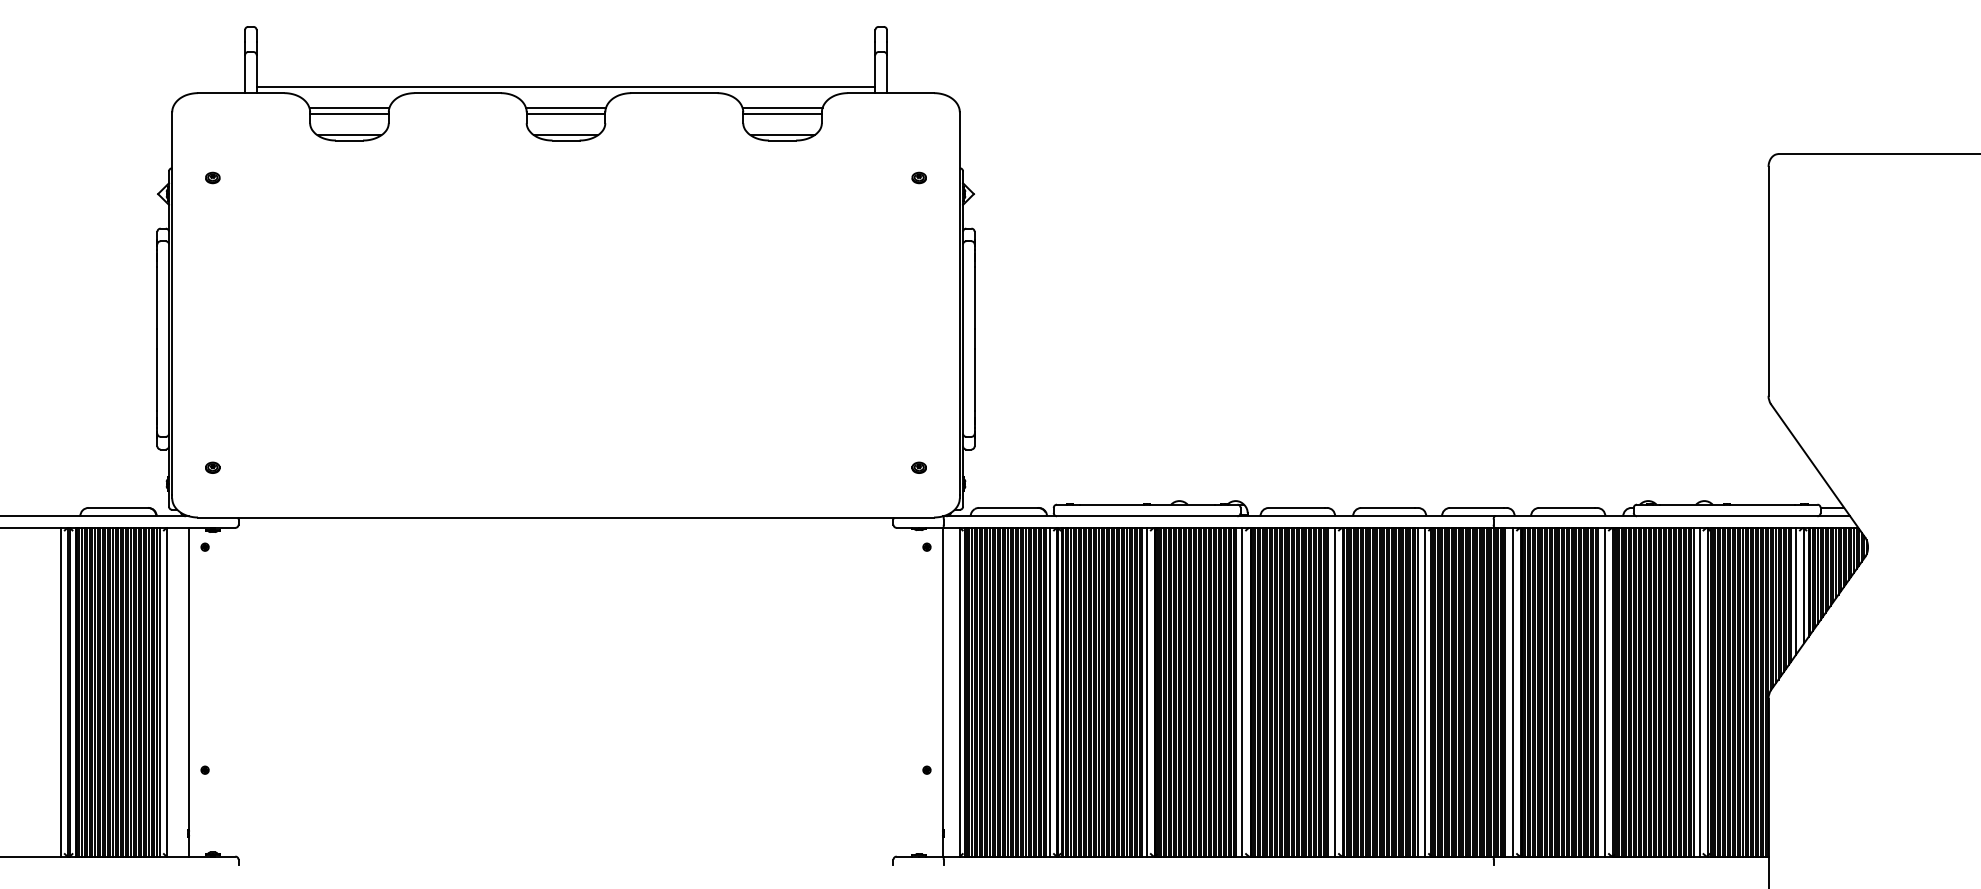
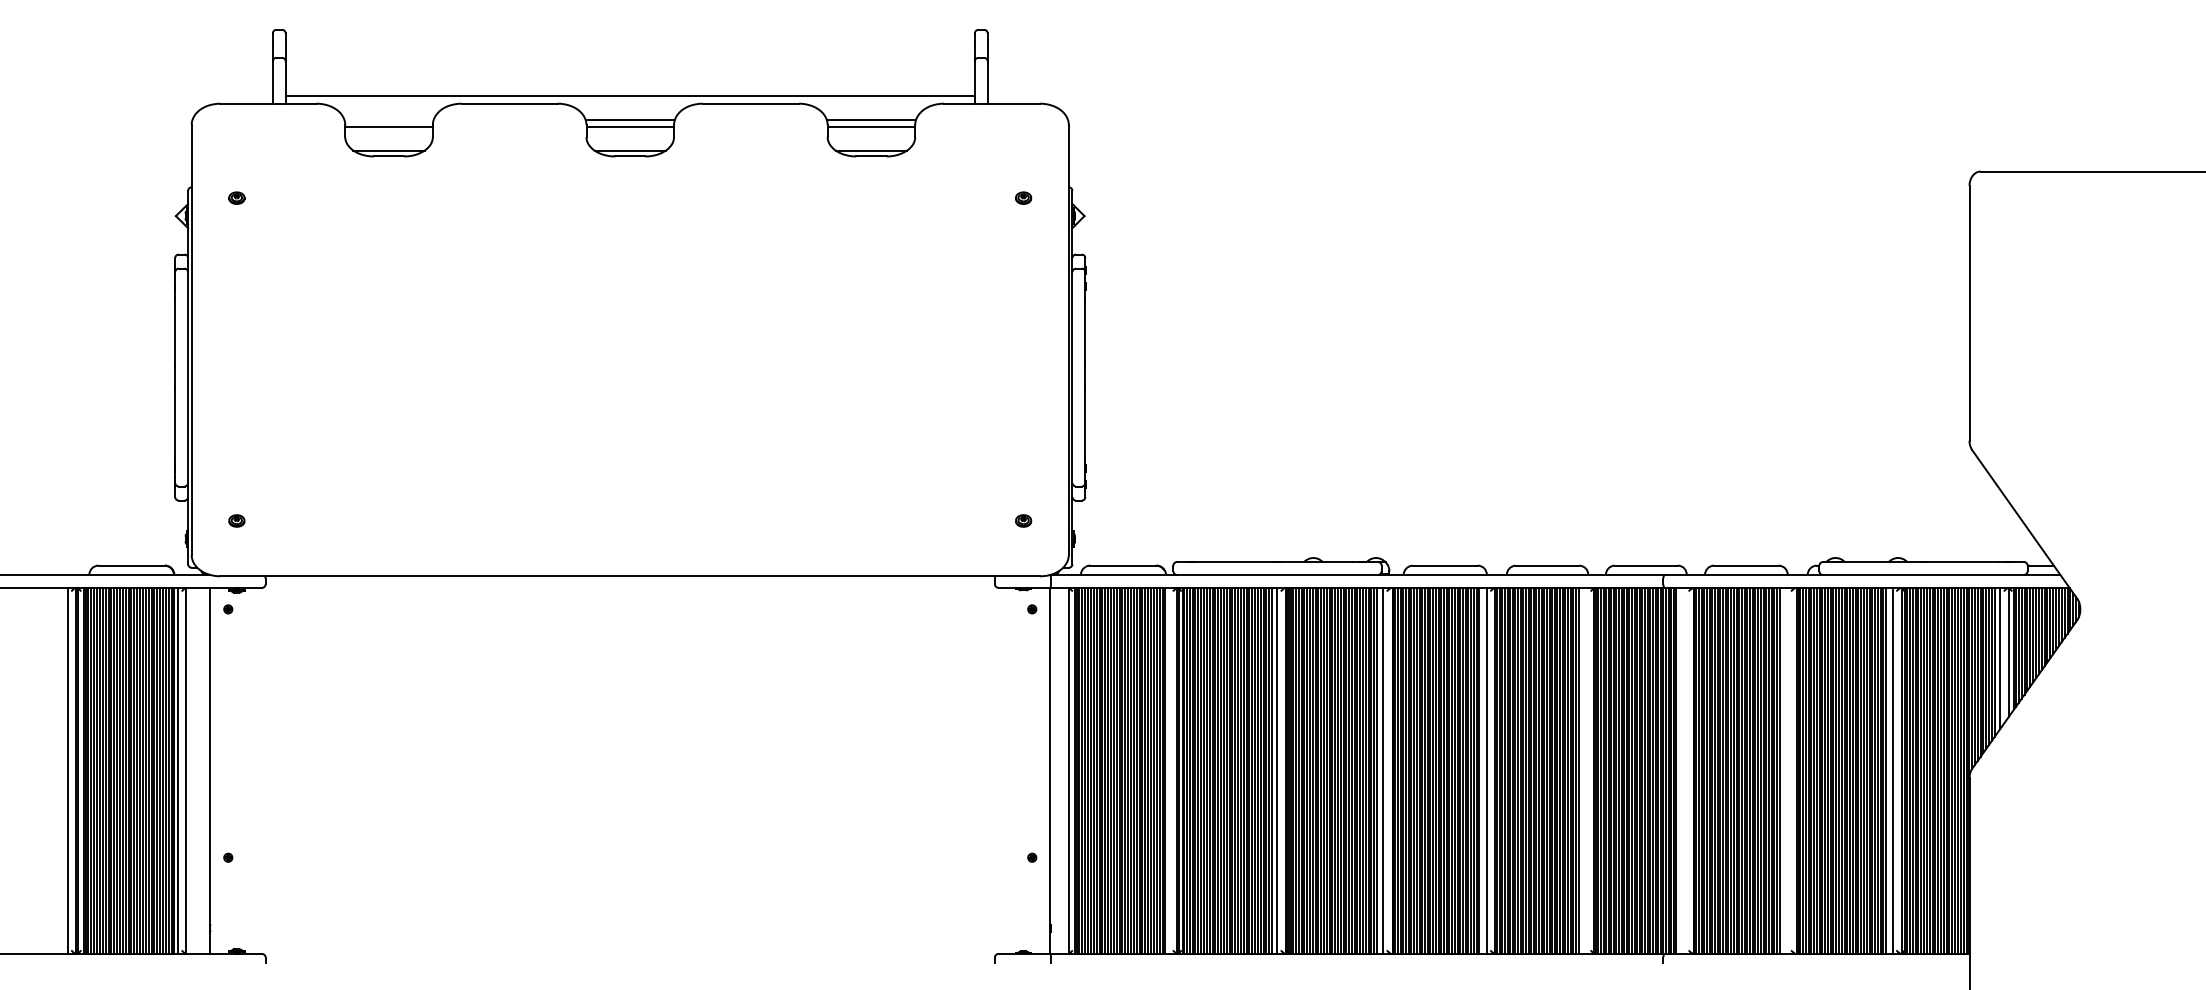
line: (348, 108) -> (388, 120), removed
line: (1050, 691) -> (1169, 770), removed
line: (1425, 691) -> (1587, 770), removed
line: (1513, 691) -> (1685, 770), removed
line: (1605, 691) -> (1787, 770), removed

